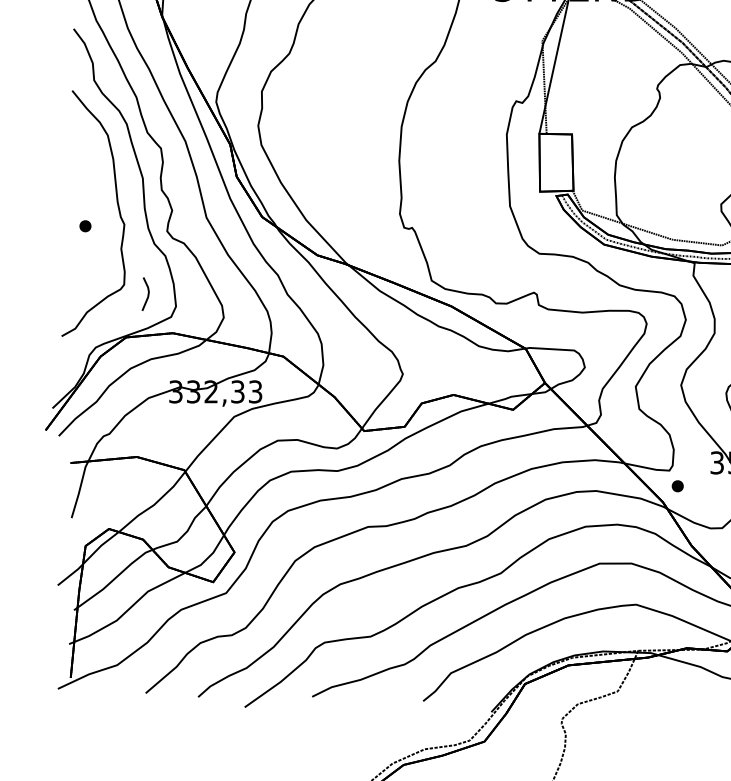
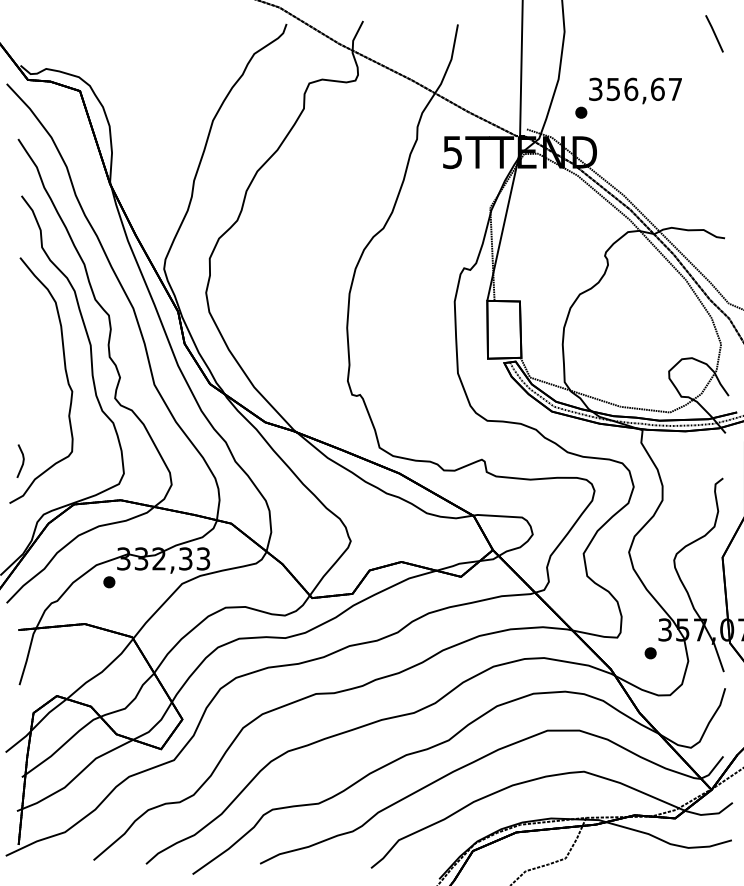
part: (85, 226) -> (109, 582), moved
line: (147, 293) -> (22, 460), moved
part: (677, 486) -> (650, 653), moved

